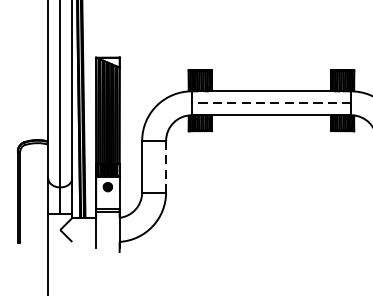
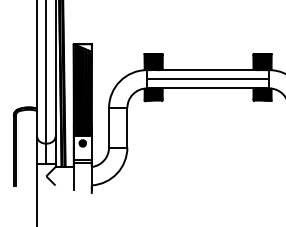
line: (270, 103) -> (207, 79), dashed -> solid
line: (166, 166) -> (127, 127), dashed -> solid

